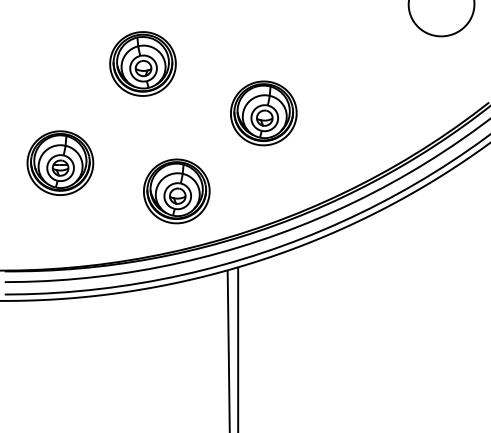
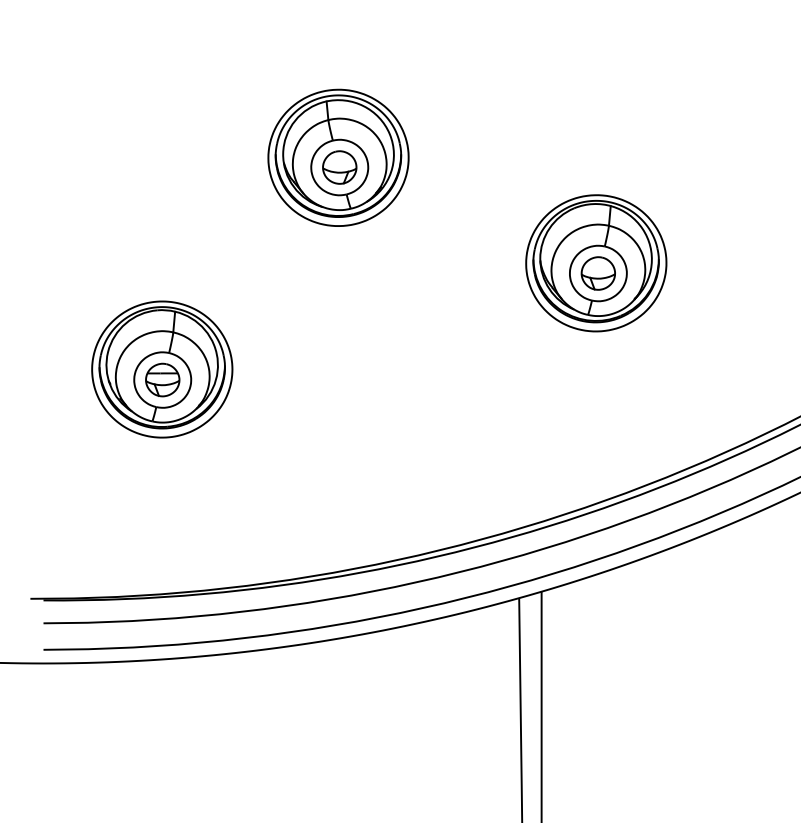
part: (176, 191) -> (409, 429), removed

